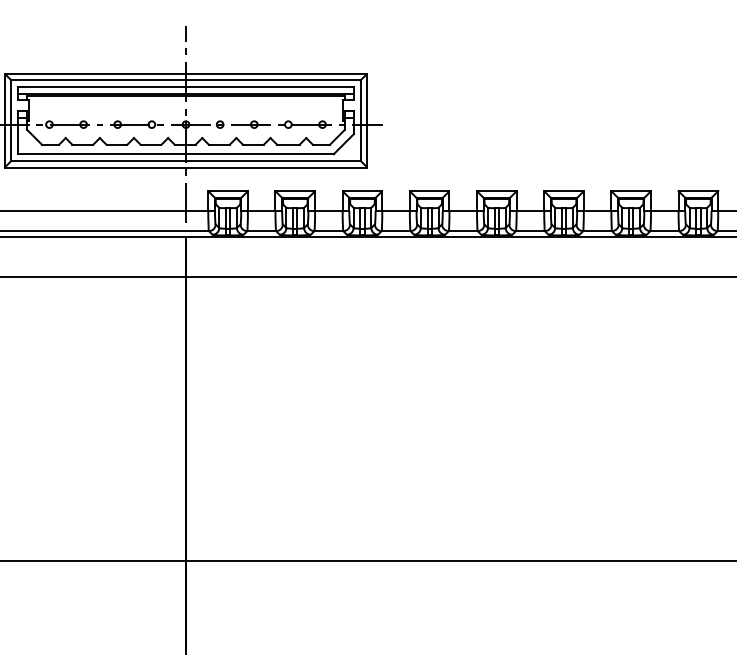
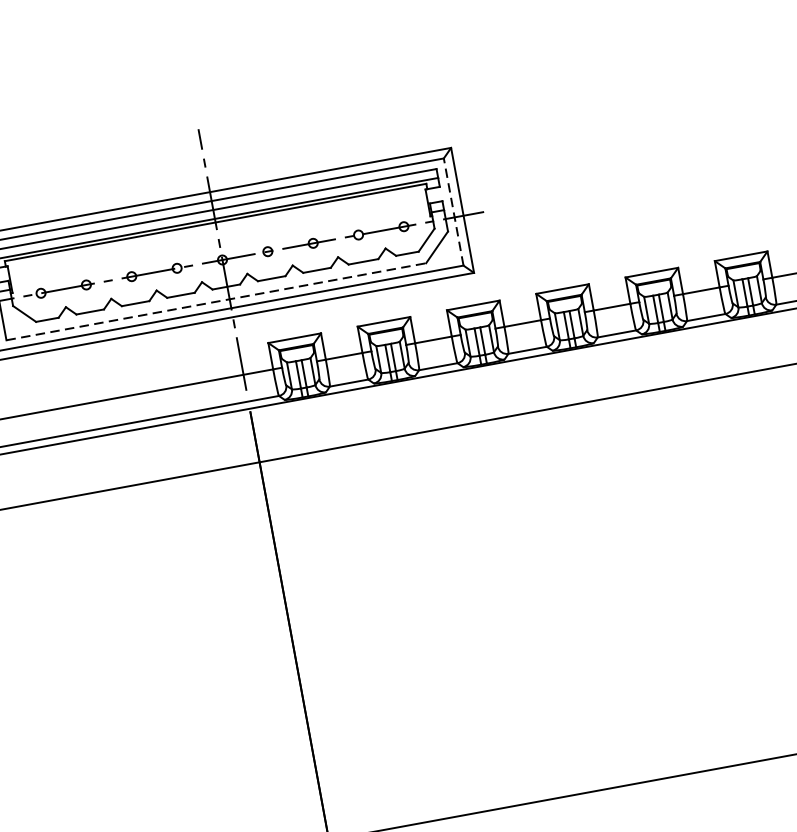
line: (360, 120) -> (453, 211), solid -> dashed
line: (175, 154) -> (215, 302), solid -> dashed

